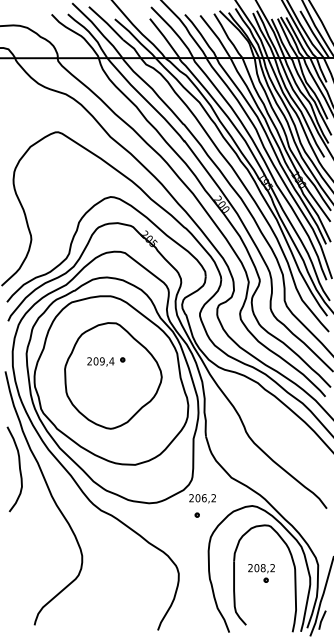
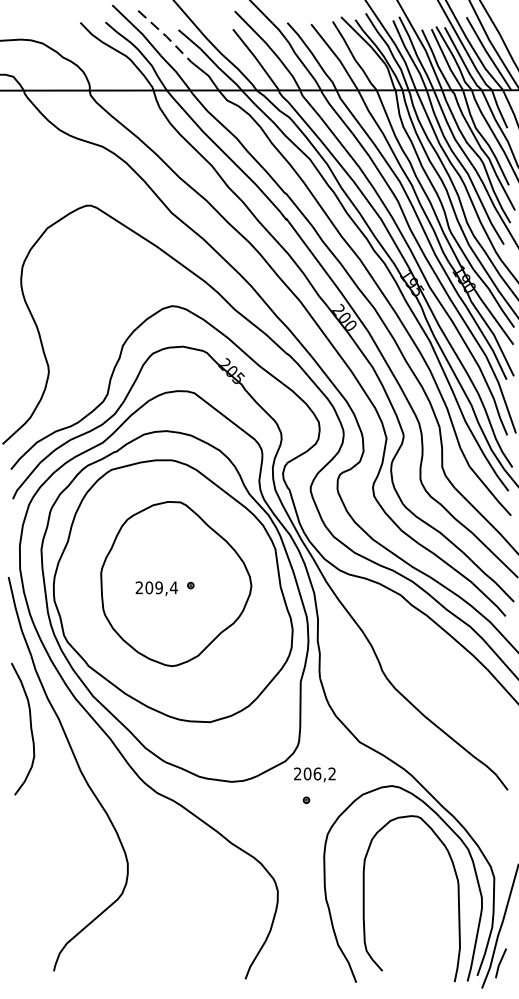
line: (107, 23) -> (167, 36), solid -> dashed
part: (106, 361) -> (165, 588), moved
part: (261, 573) -> (406, 890), removed

